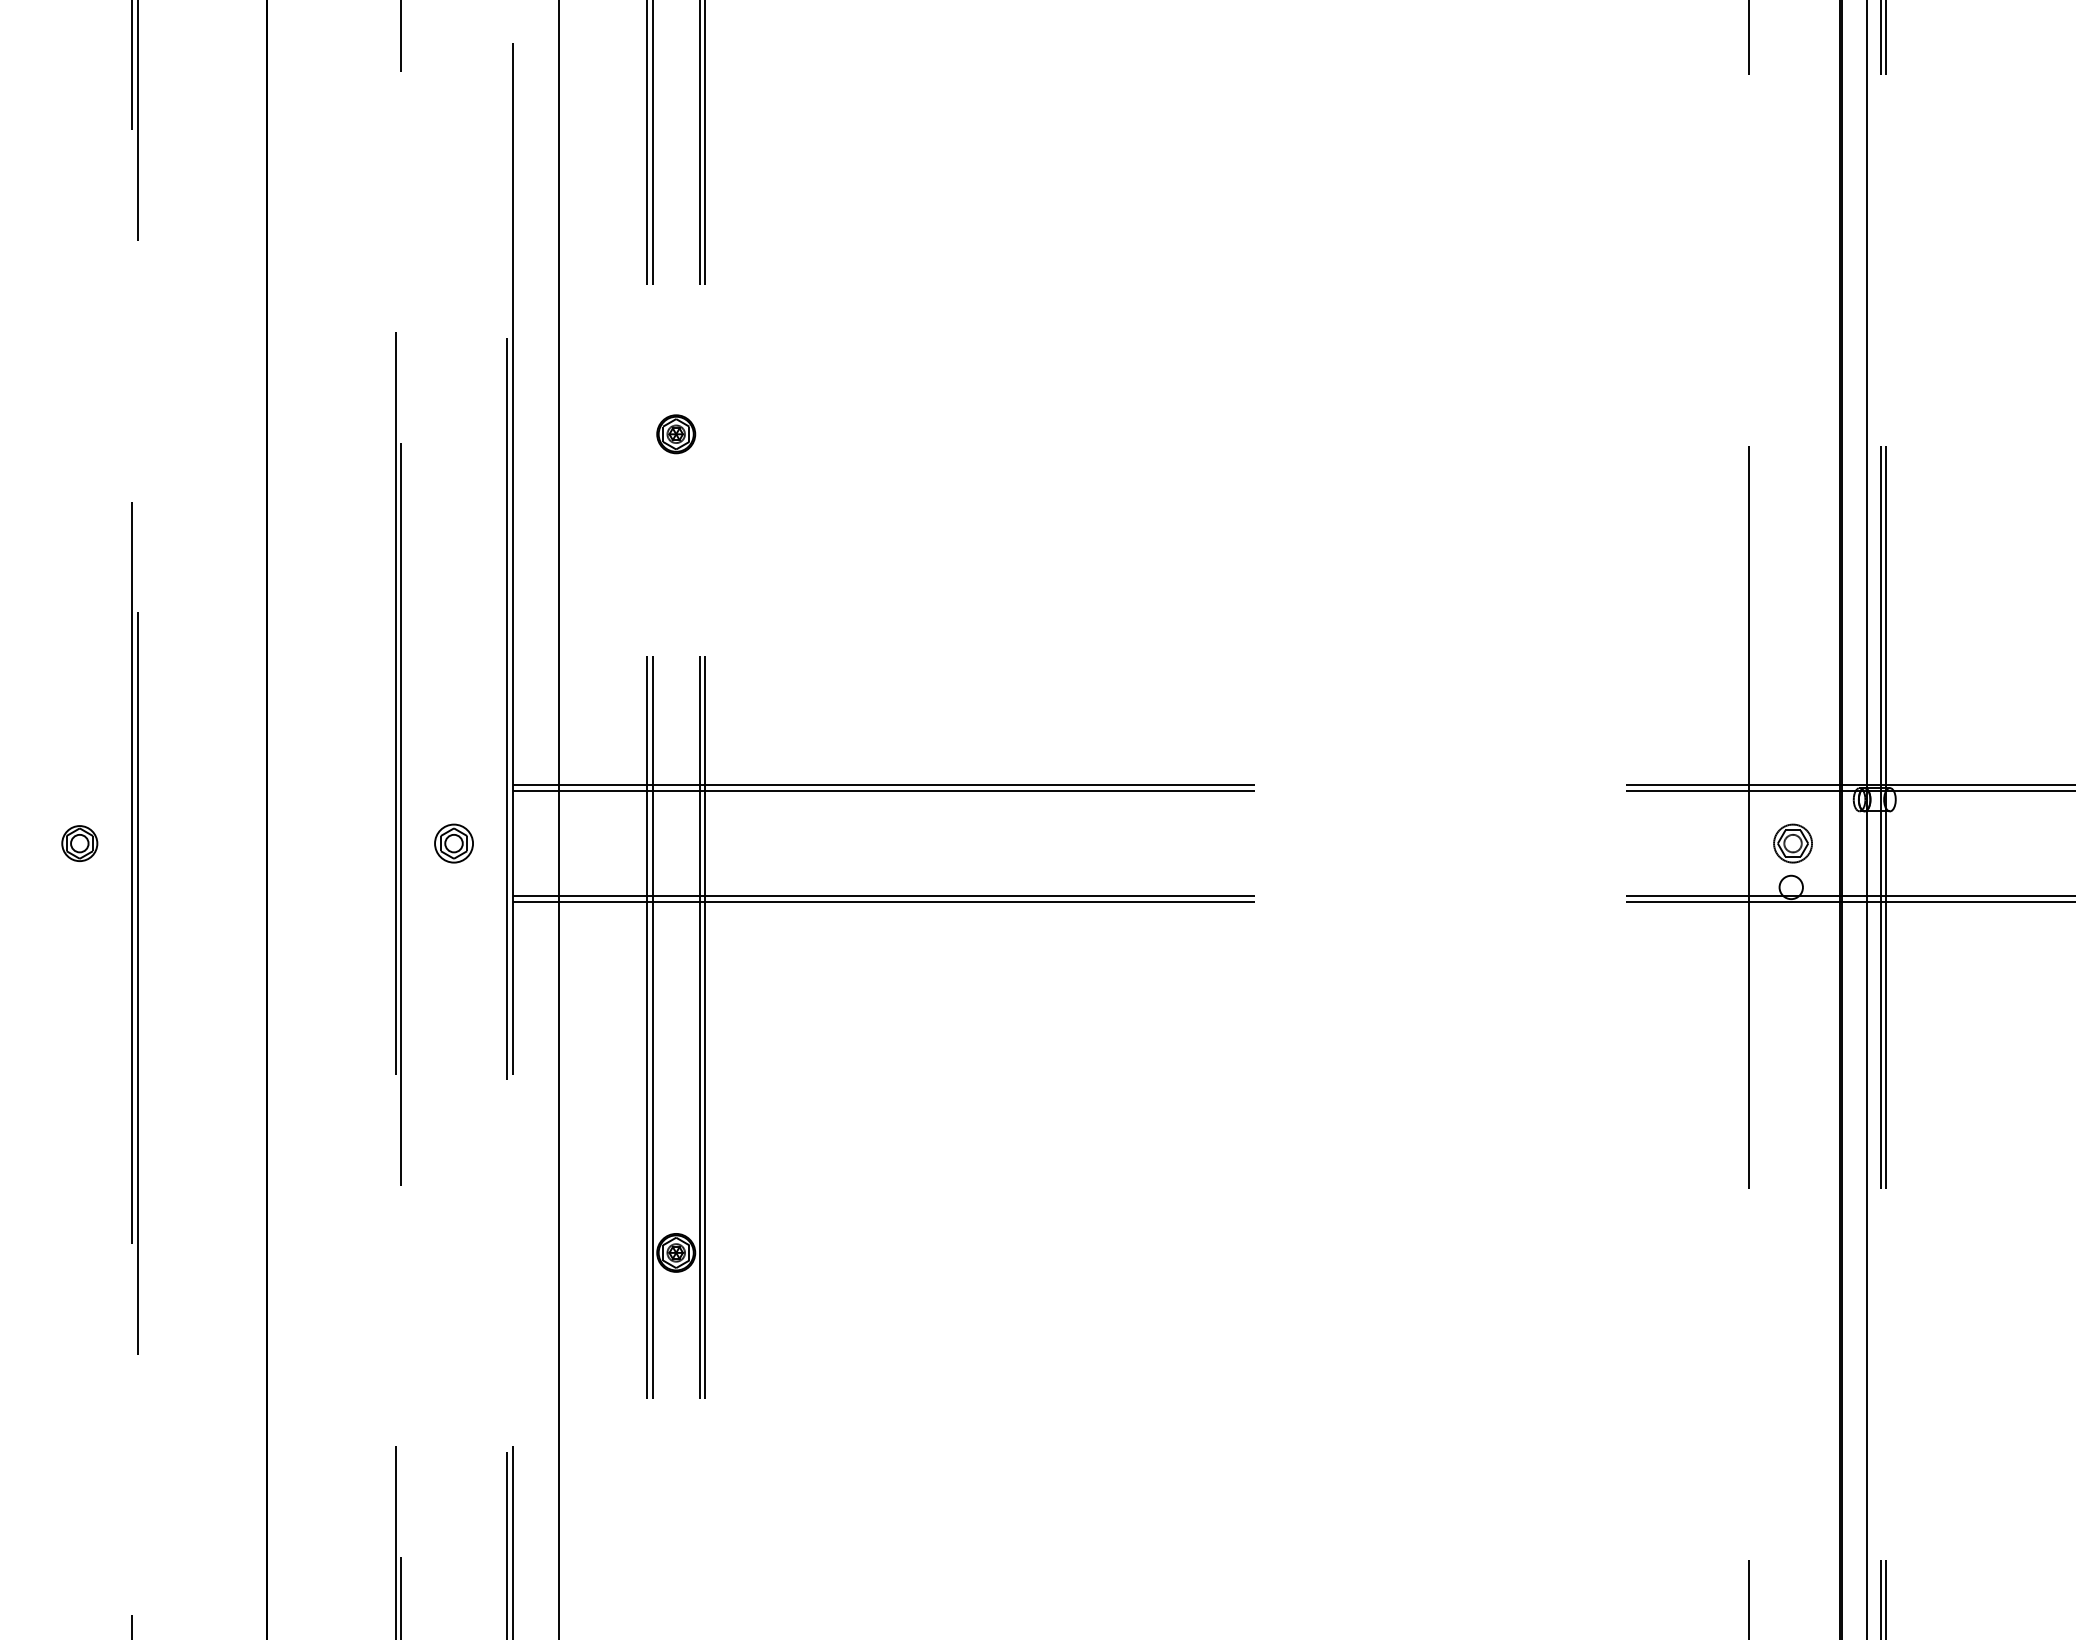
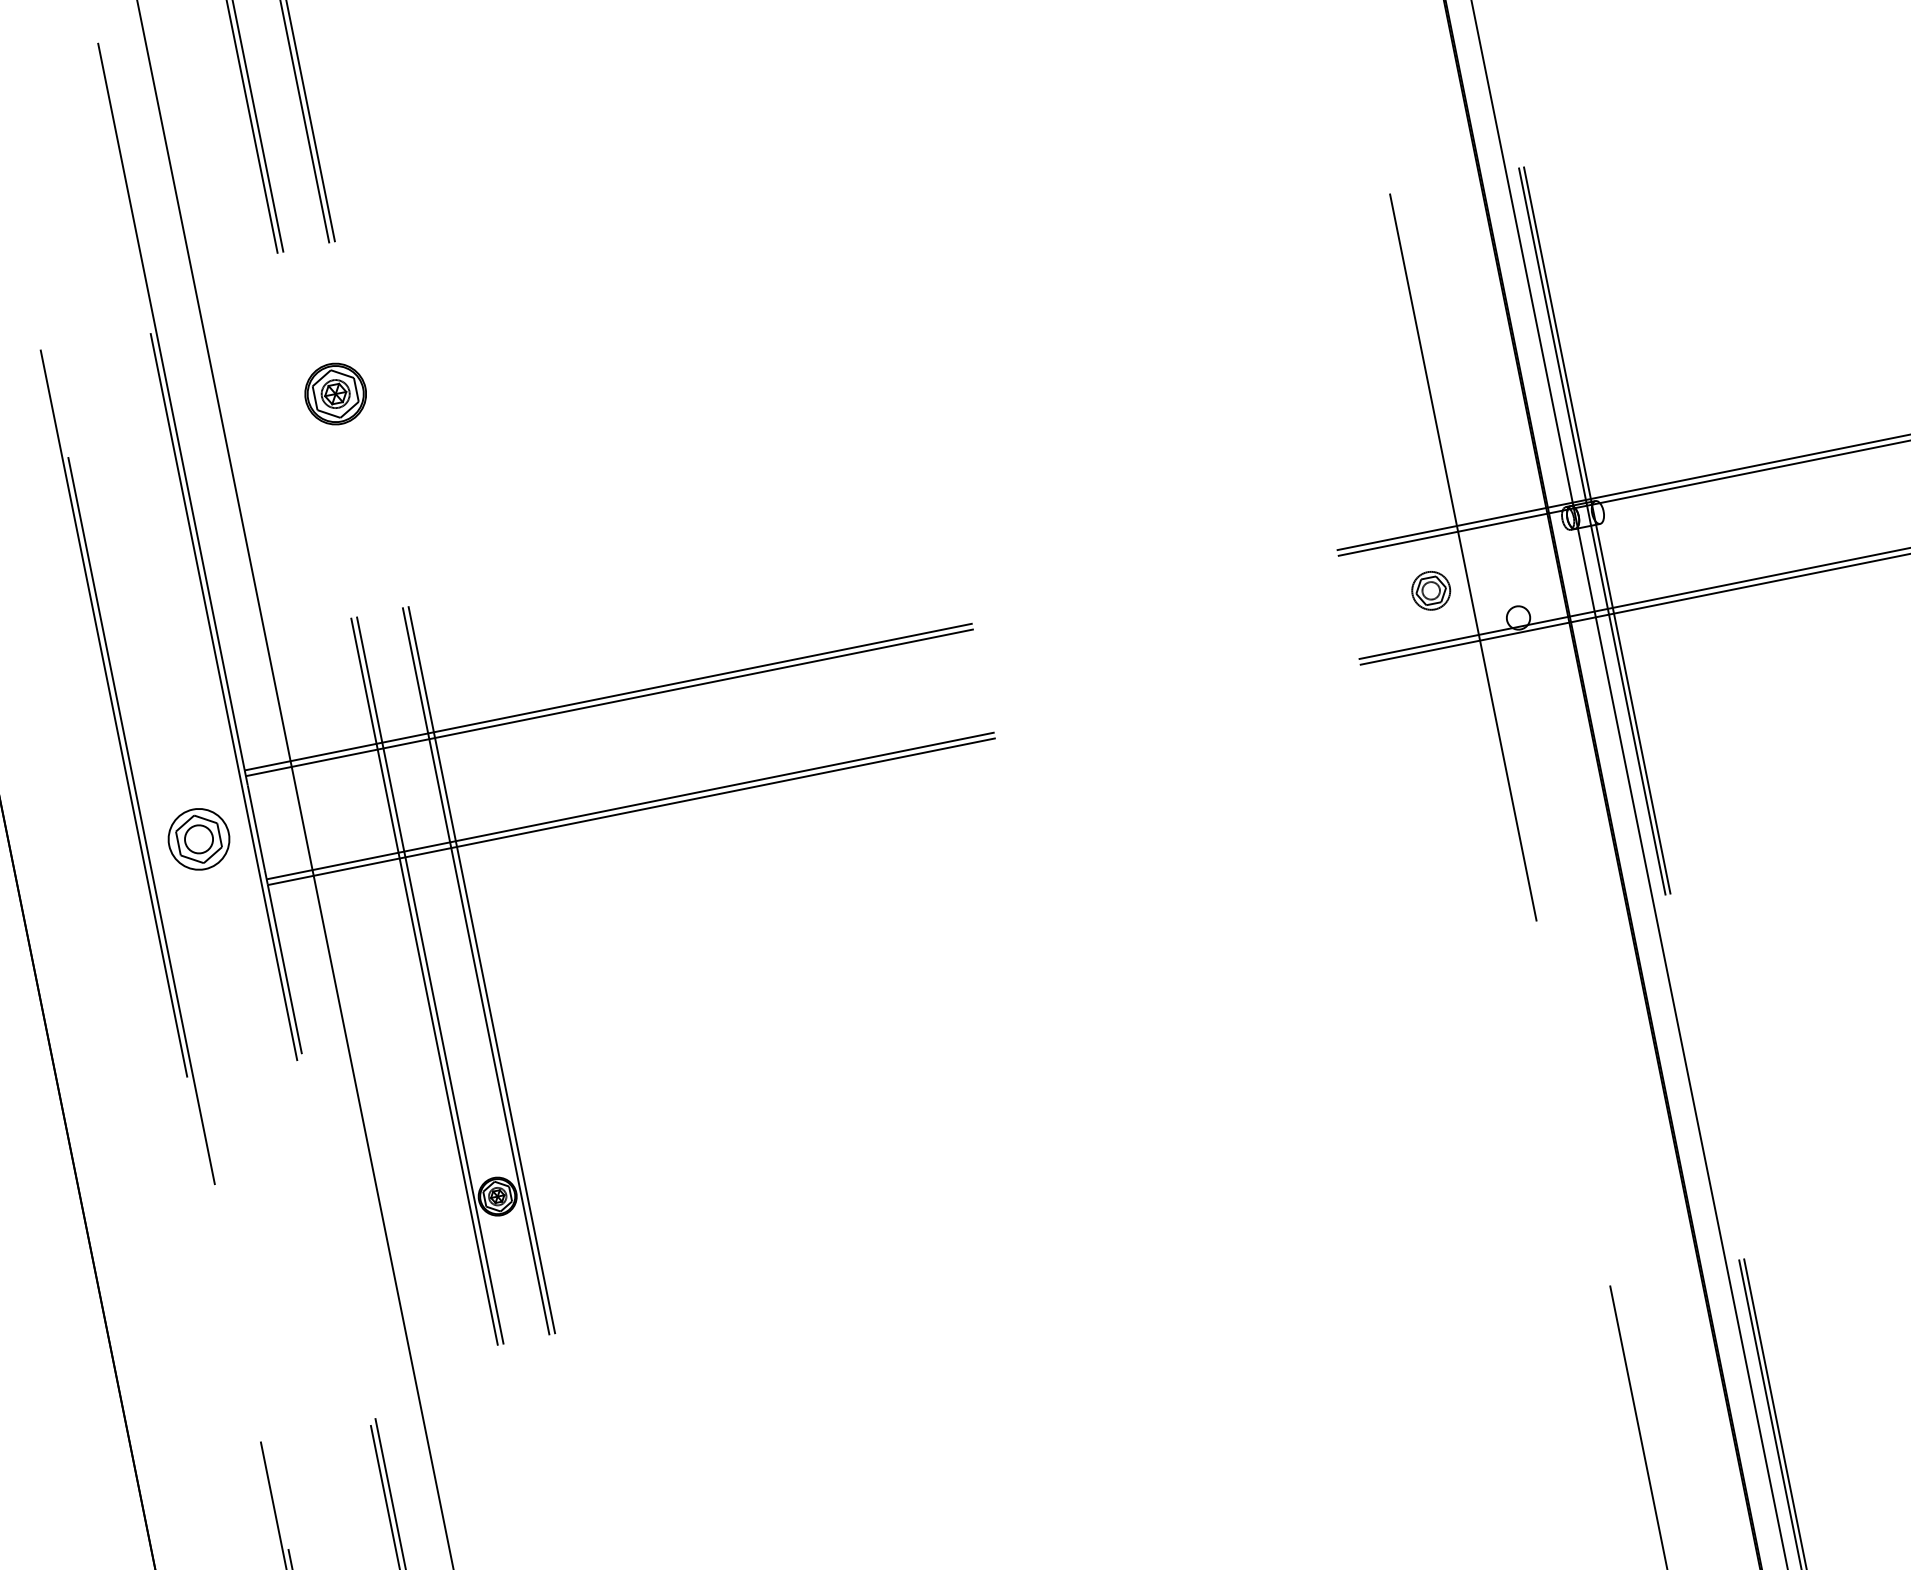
part: (676, 434) -> (336, 394), size x1.6
part: (453, 843) -> (198, 839), size x1.6
part: (1792, 843) -> (1430, 590), moved

